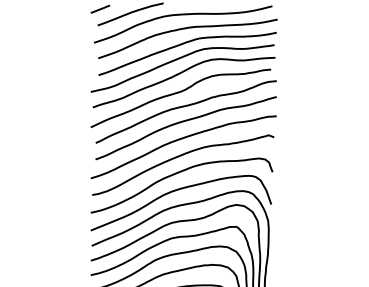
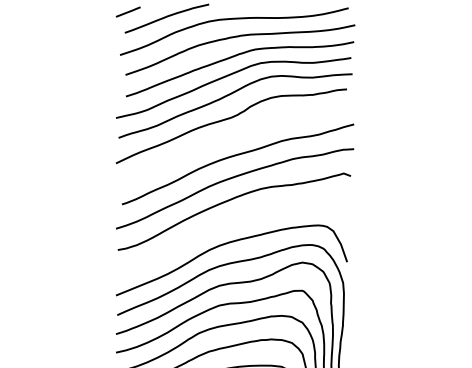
curve: (184, 107) -> (236, 137), removed
curve: (176, 174) -> (225, 223), removed

